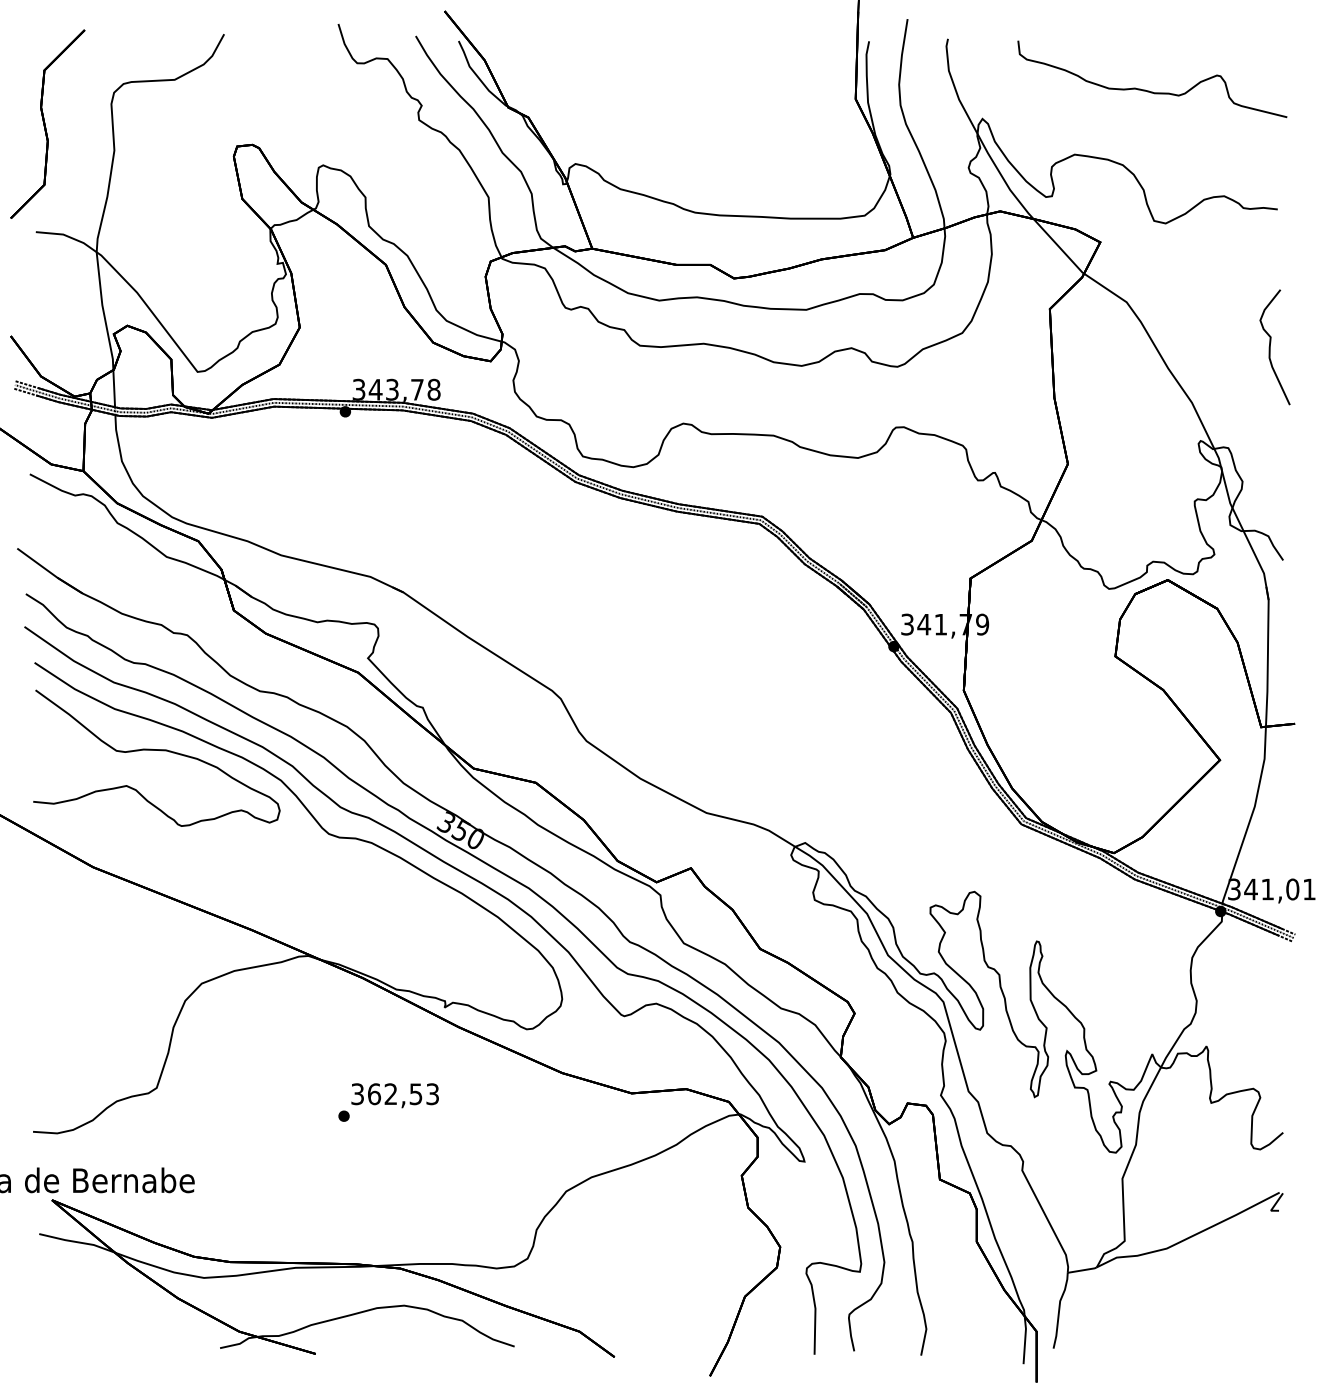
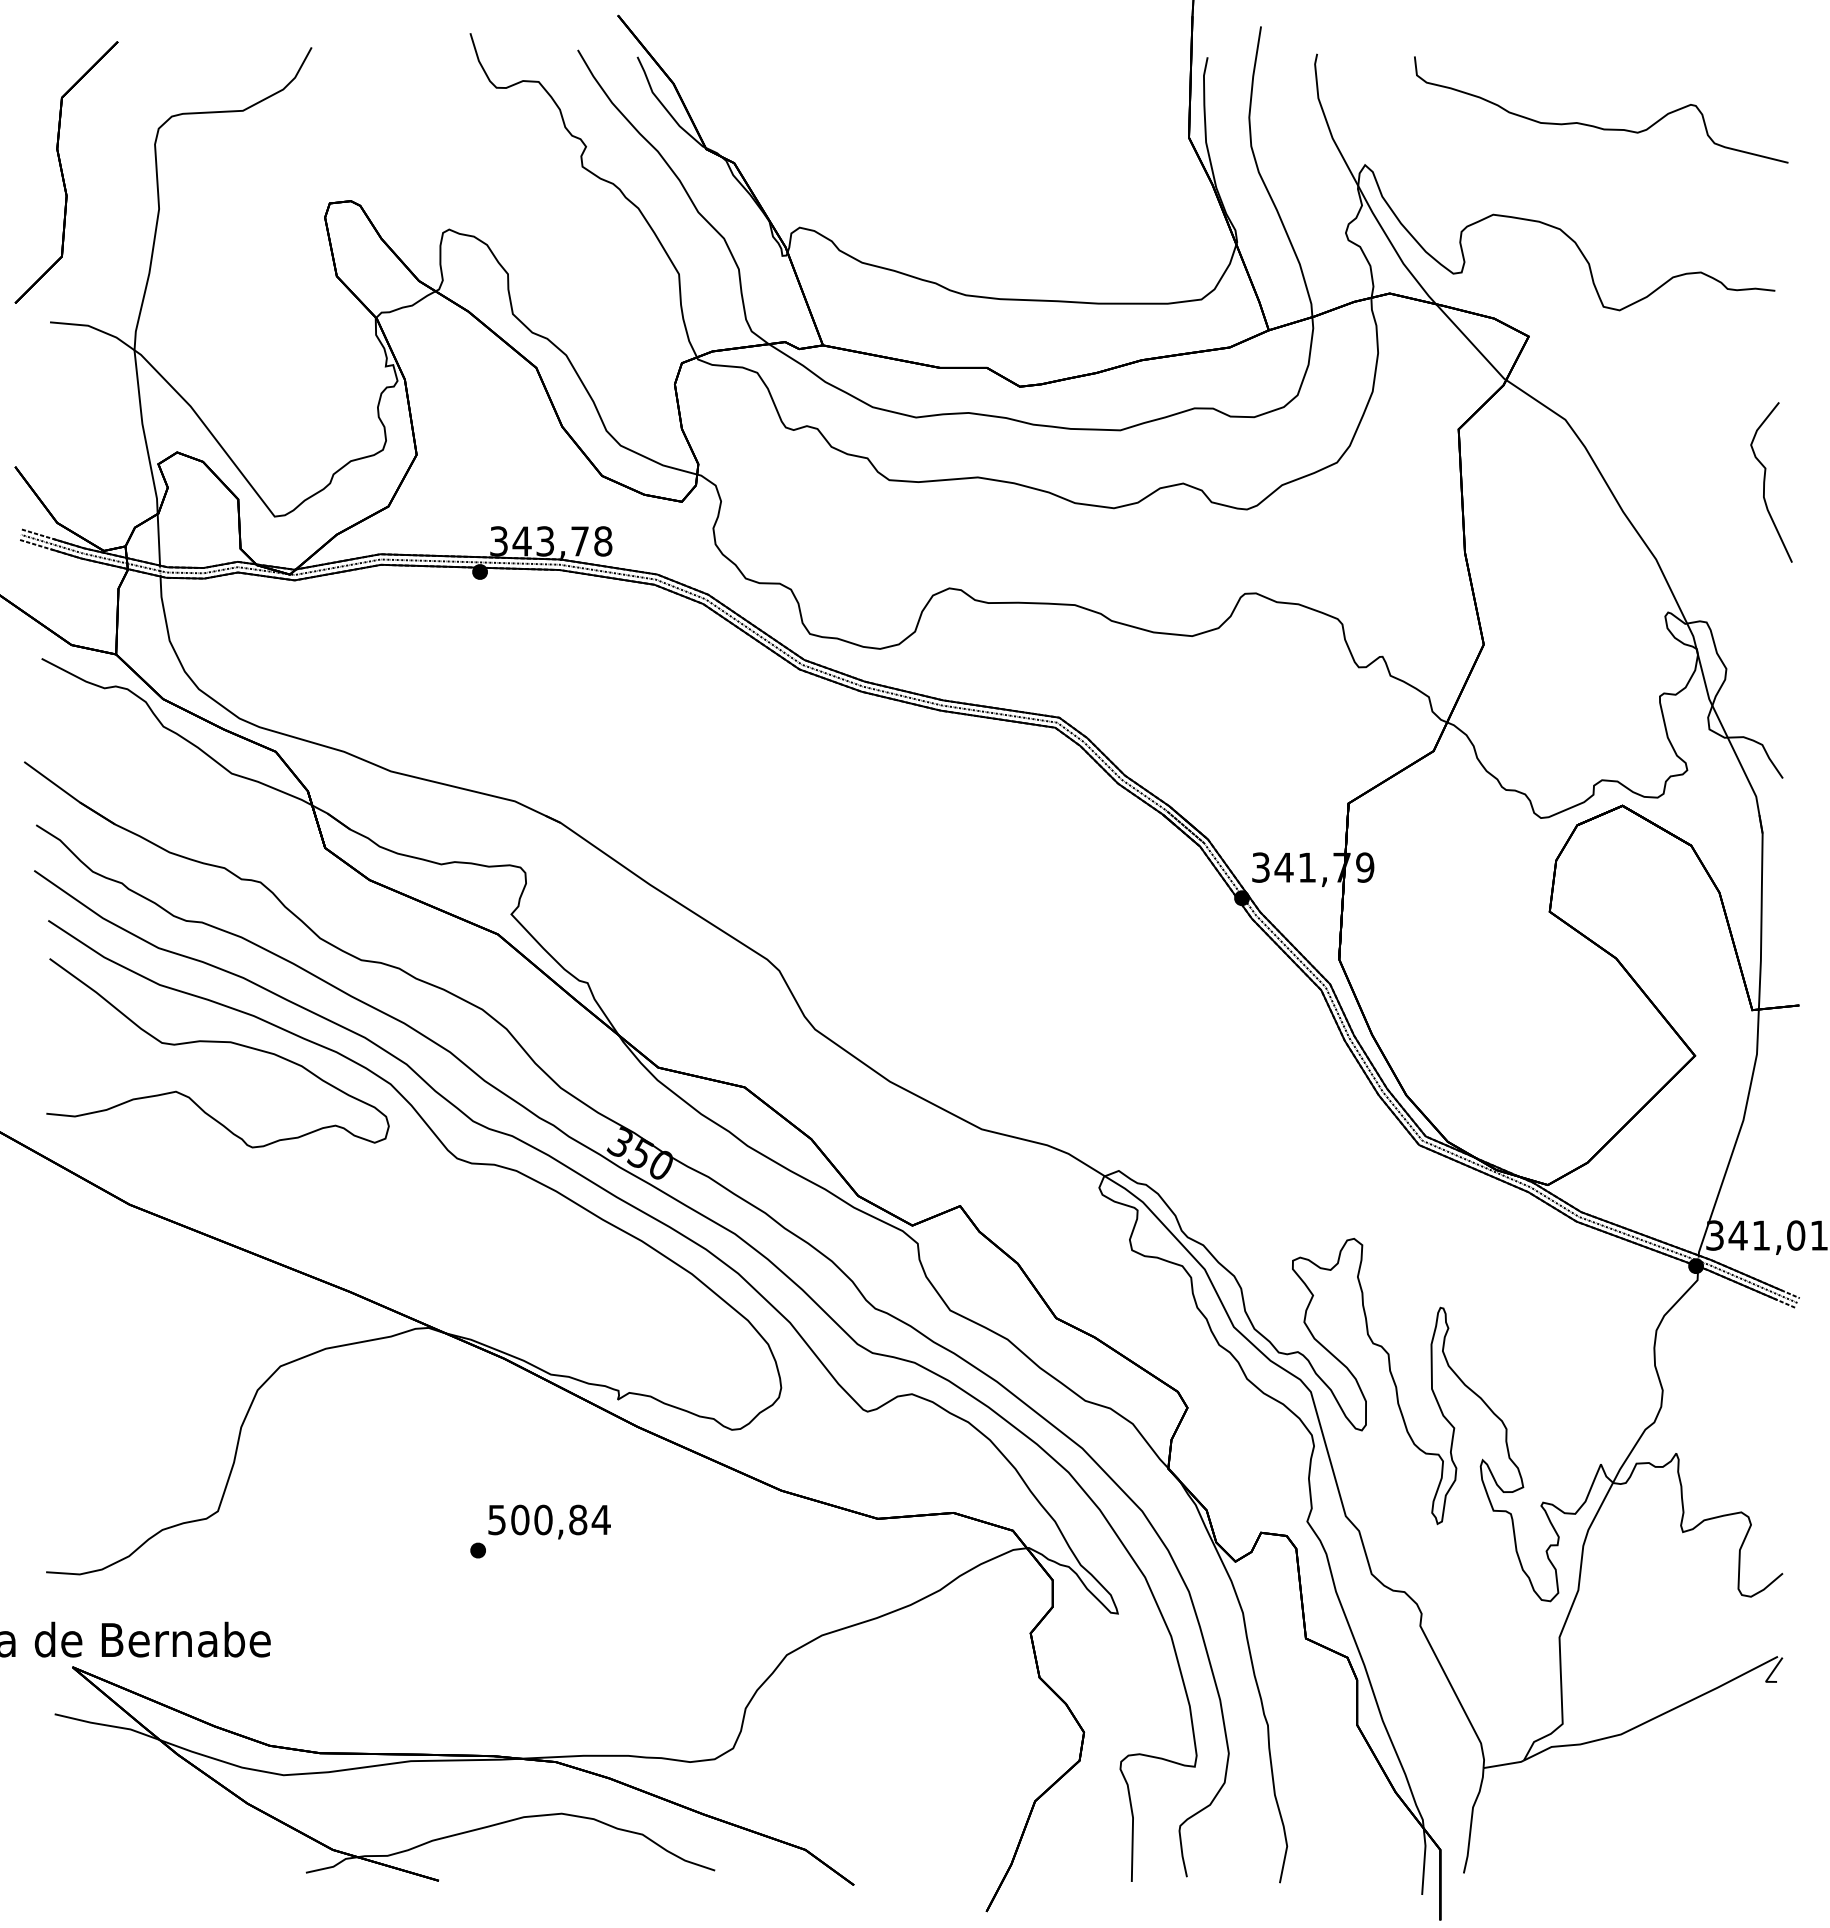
text: (395, 1094) -> (549, 1520), 362,53 -> 500,84

